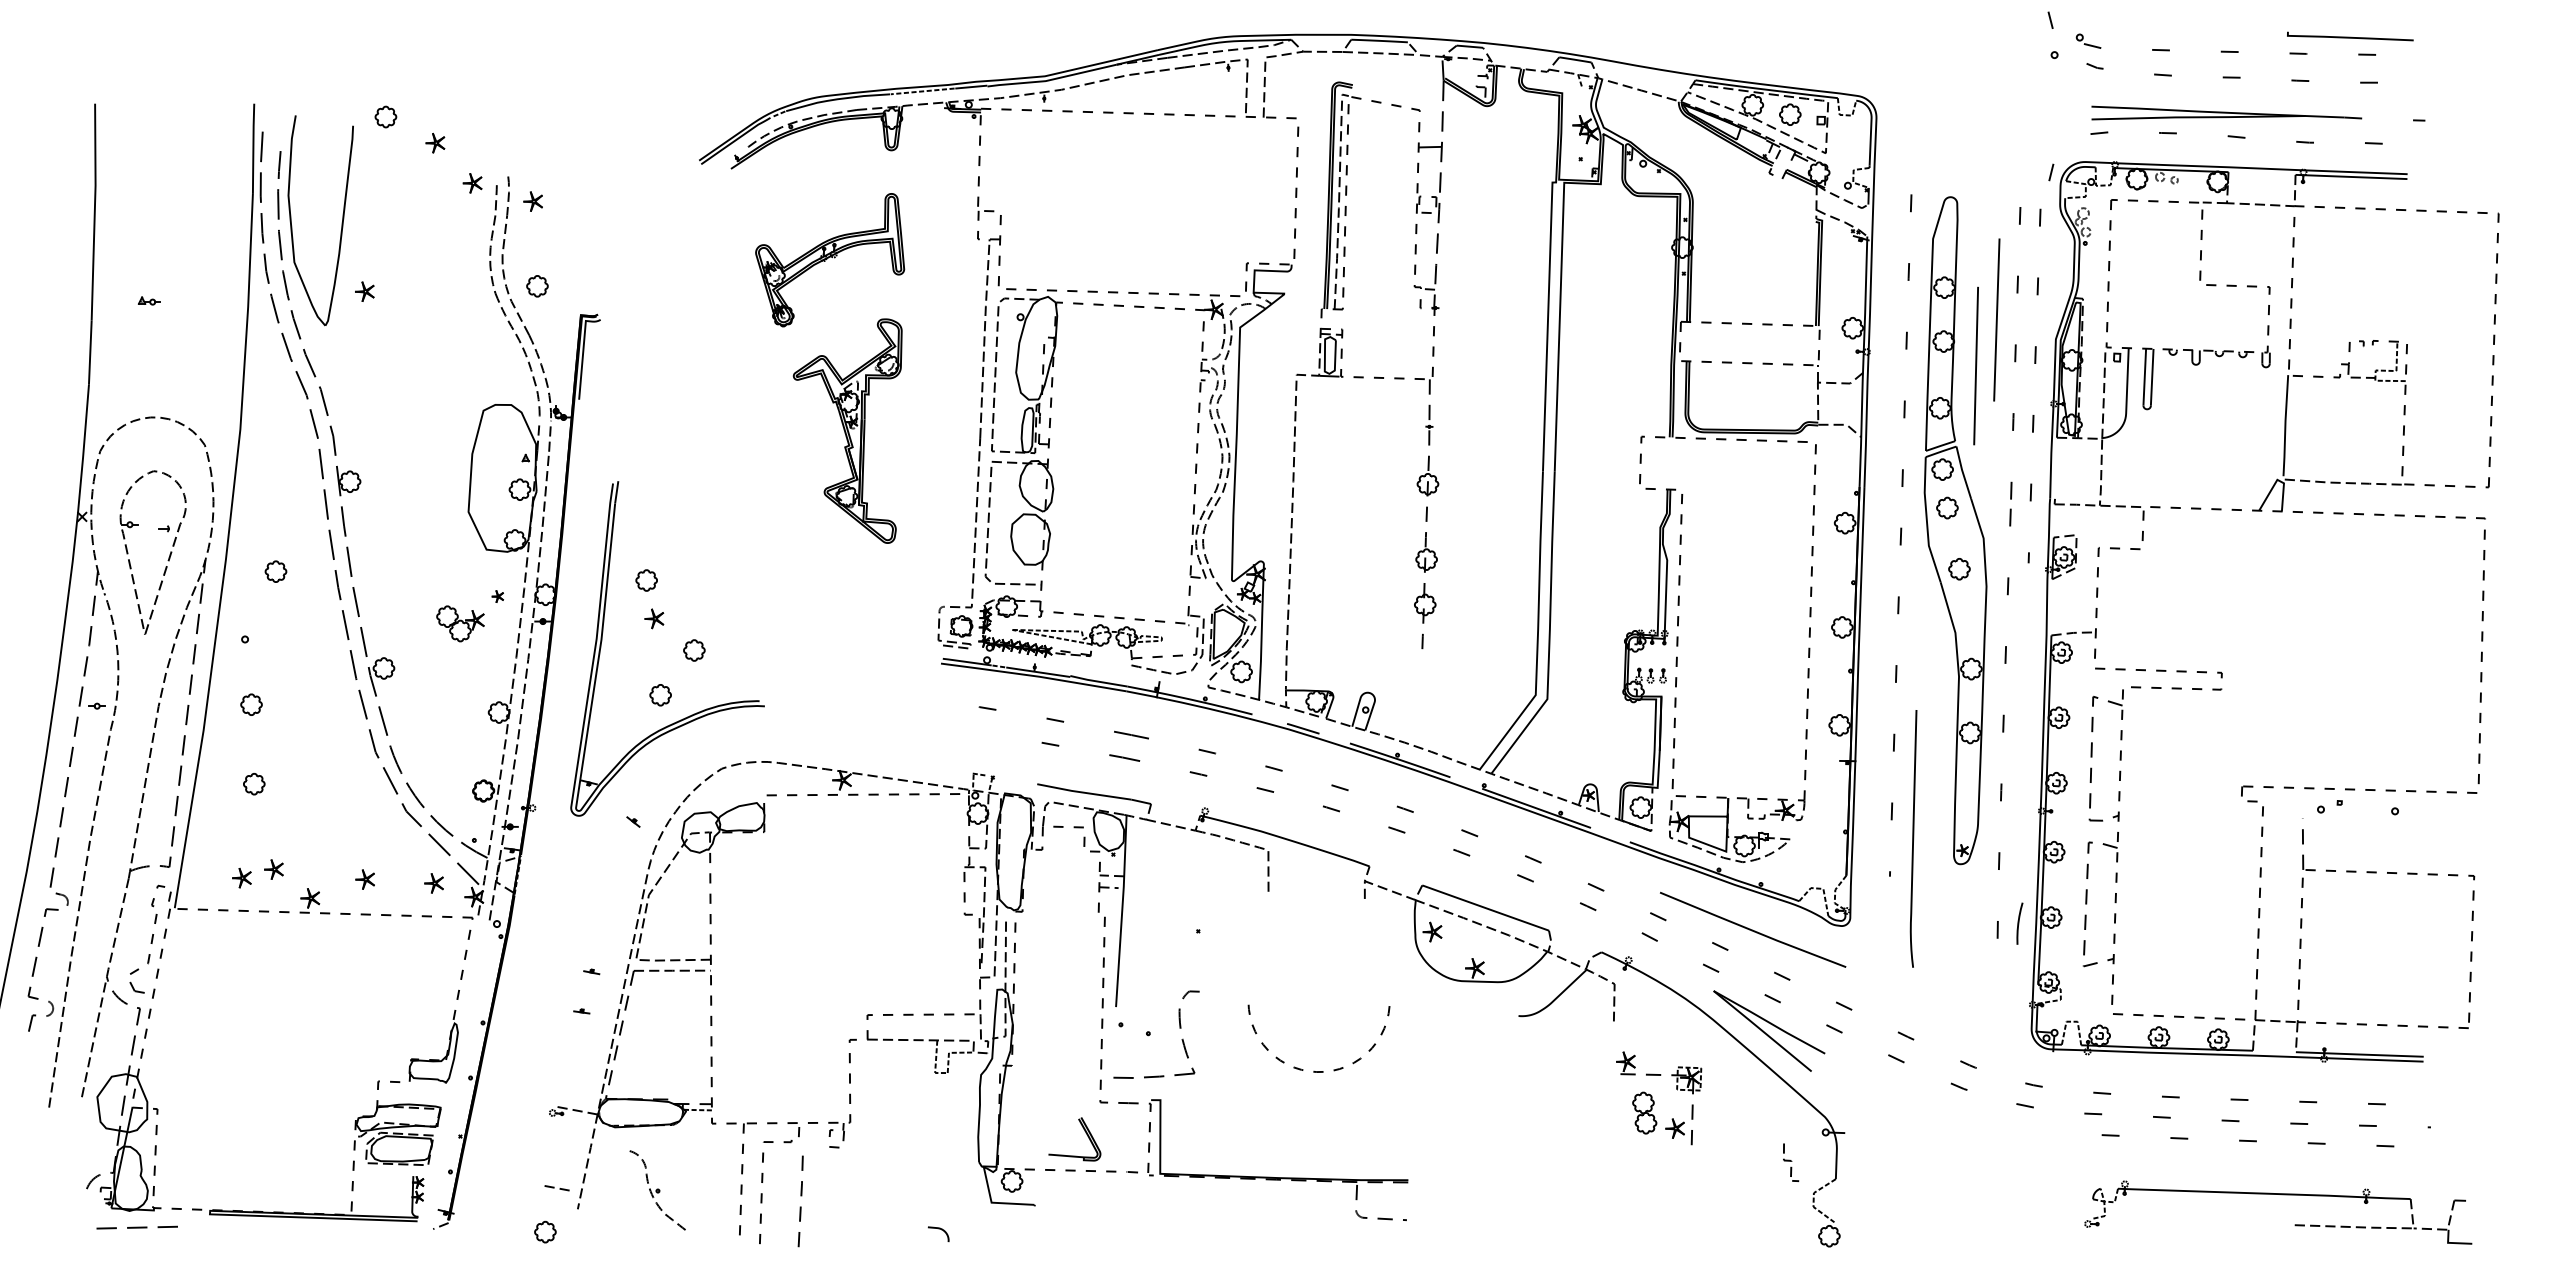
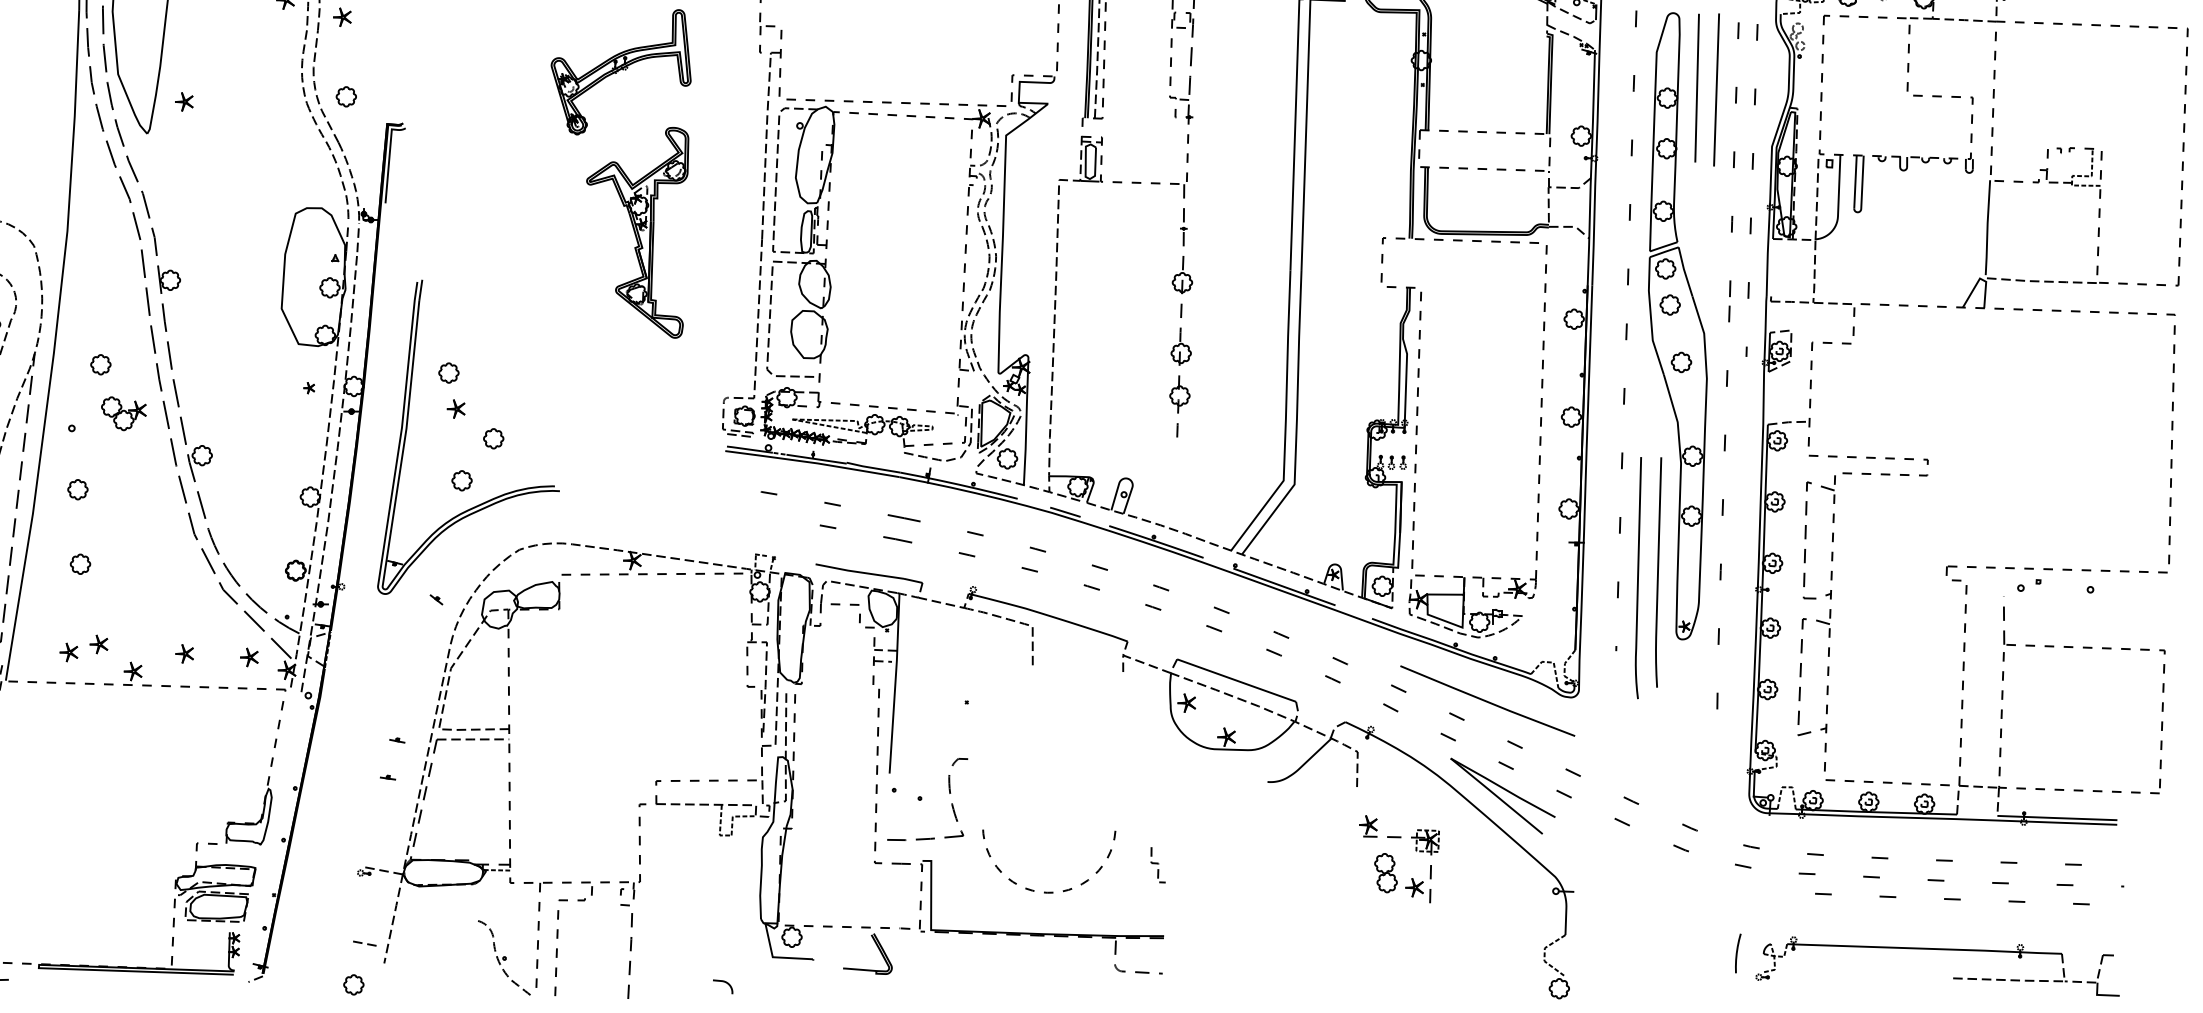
line: (1996, 319) -> (1716, 89), moved
line: (1975, 365) -> (1696, 87), moved
part: (460, 623) -> (123, 413), moved
curve: (1934, 792) -> (1658, 572), added
curve: (1913, 838) -> (1638, 577), moved
curve: (2019, 923) -> (1737, 953), moved
curve: (1318, 1071) -> (1048, 892), moved
part: (1085, 1133) -> (877, 948), moved
line: (1791, 1161) -> (1158, 864), moved
part: (657, 1190) -> (504, 957), moved
part: (2281, 1195) -> (1940, 950), moved
line: (800, 1196) -> (629, 951), moved

